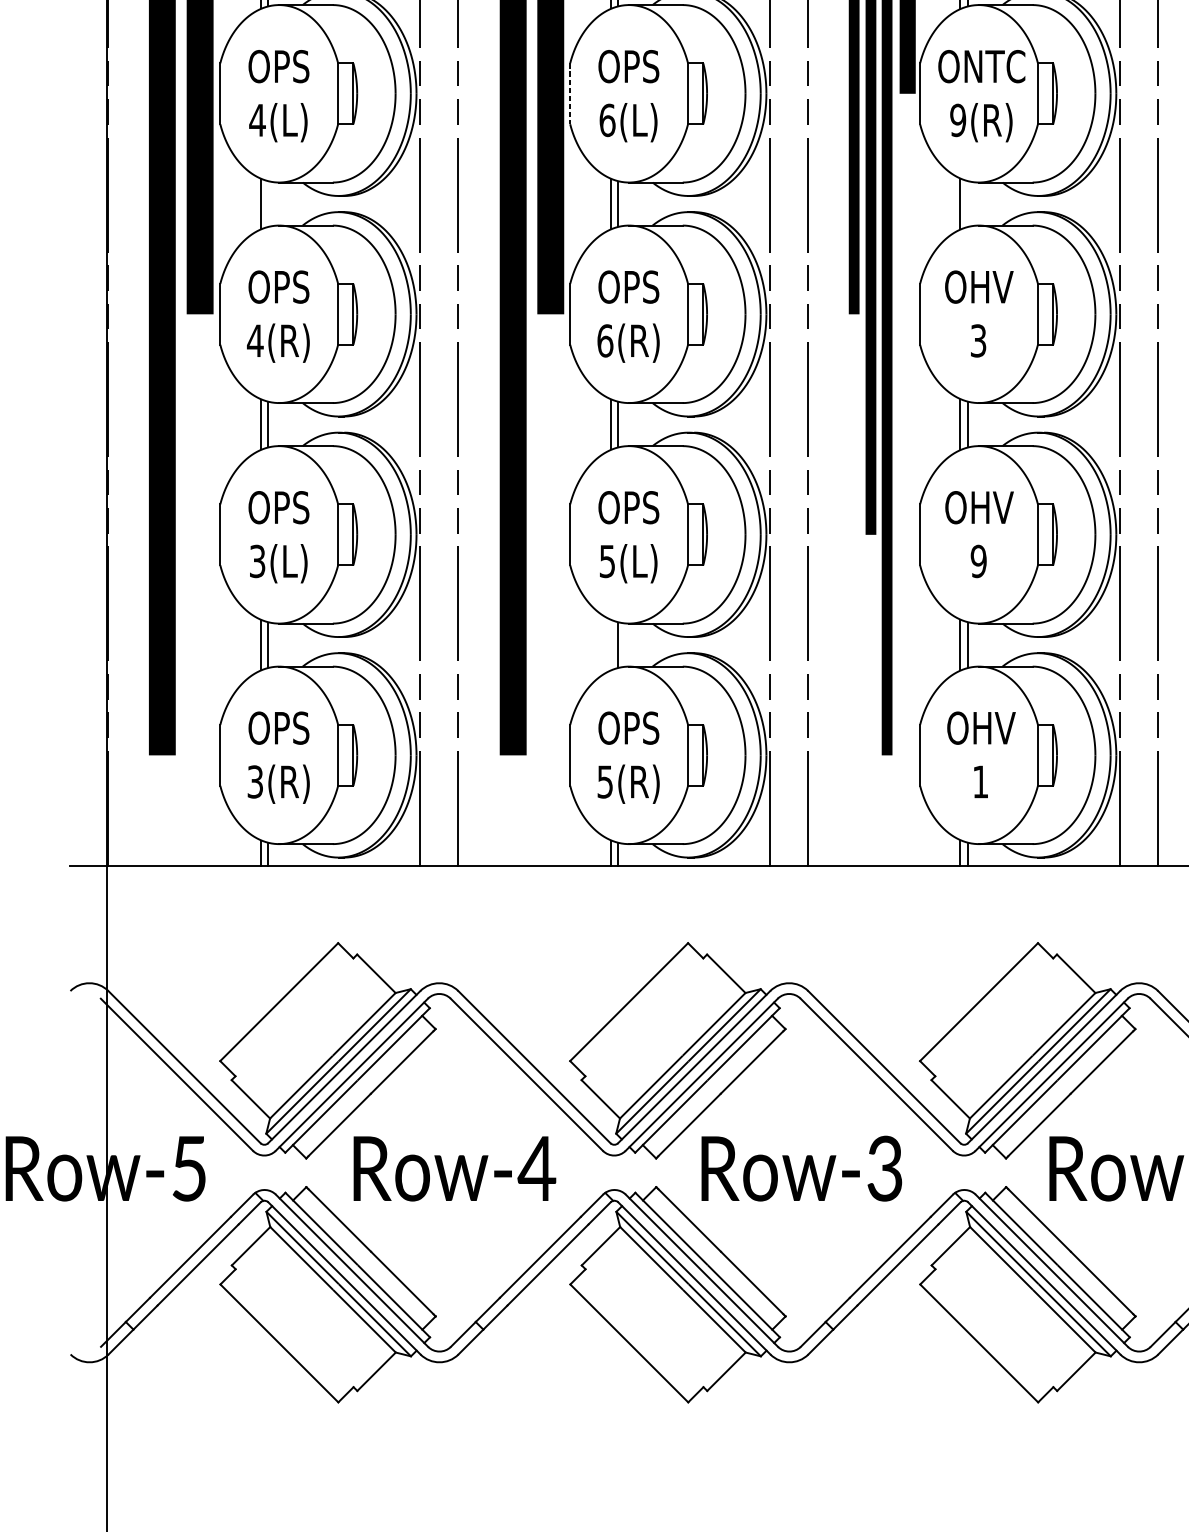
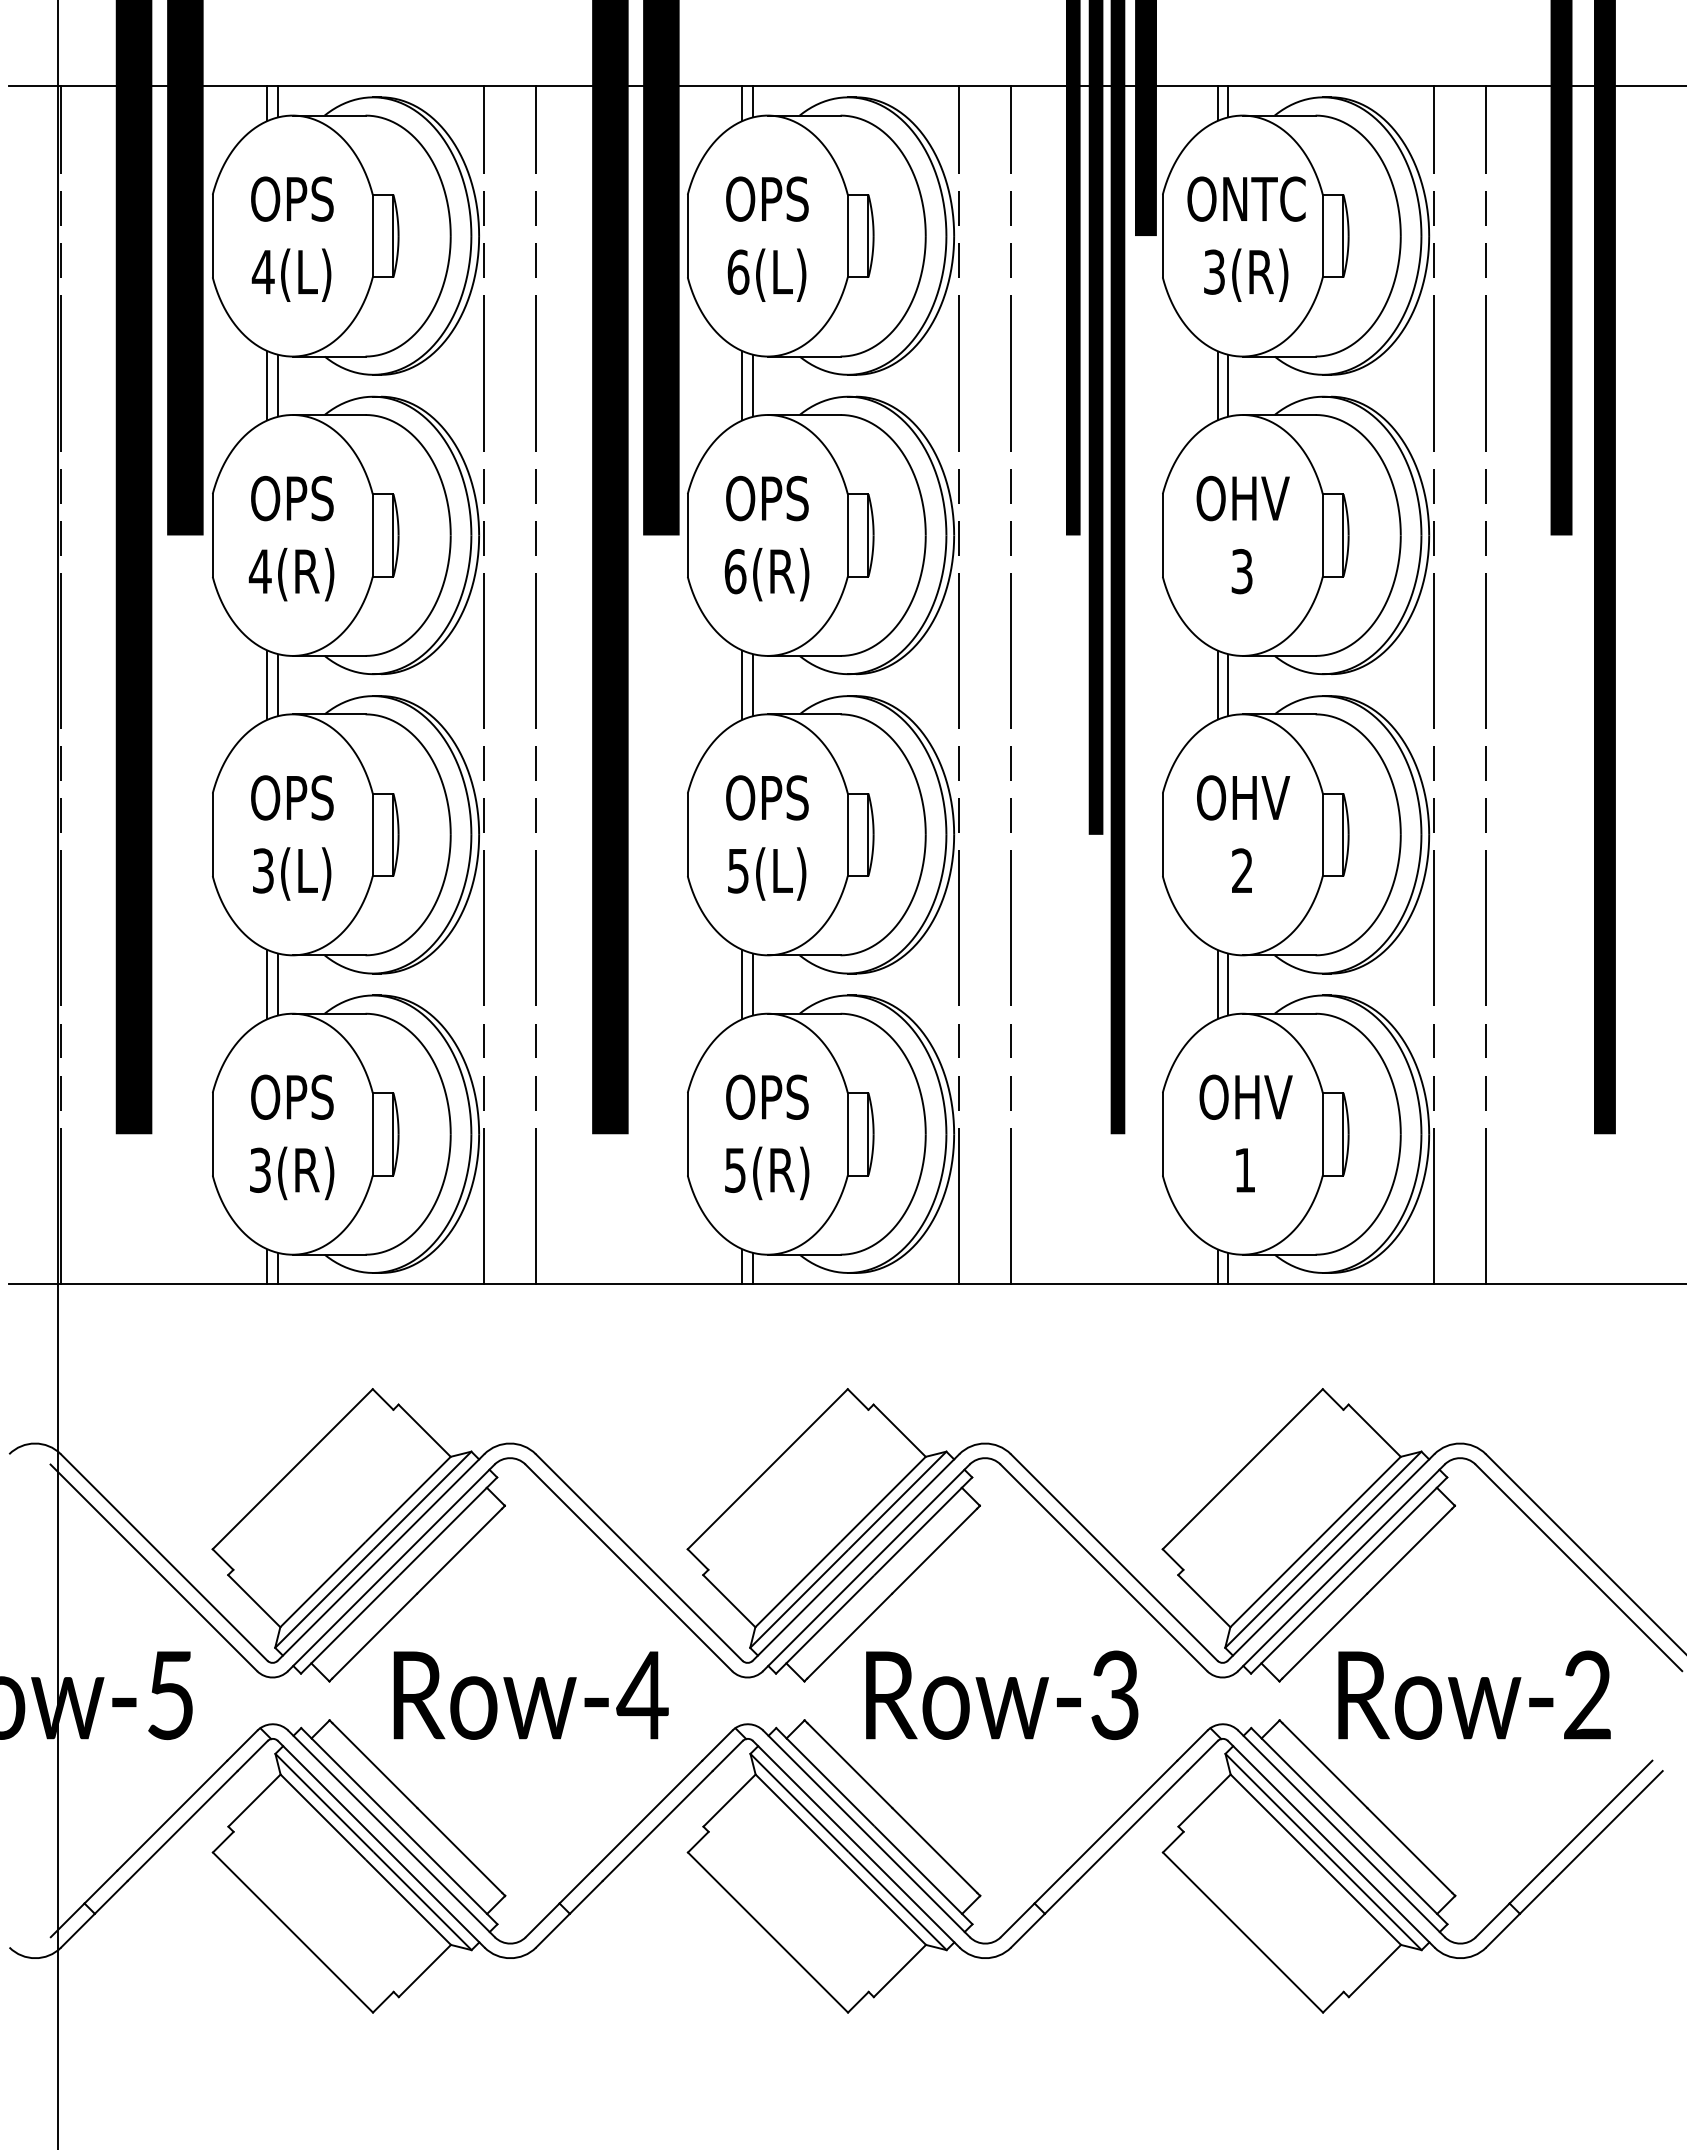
line: (570, 94) -> (687, 236), dashed -> solid
text: (958, 119) -> (1214, 271), 9(R) -> 3(R)
line: (268, 203) -> (277, 385), added
line: (967, 203) -> (1227, 385), added
text: (978, 561) -> (1242, 870), 9 -> 2
line: (610, 645) -> (742, 984), added

